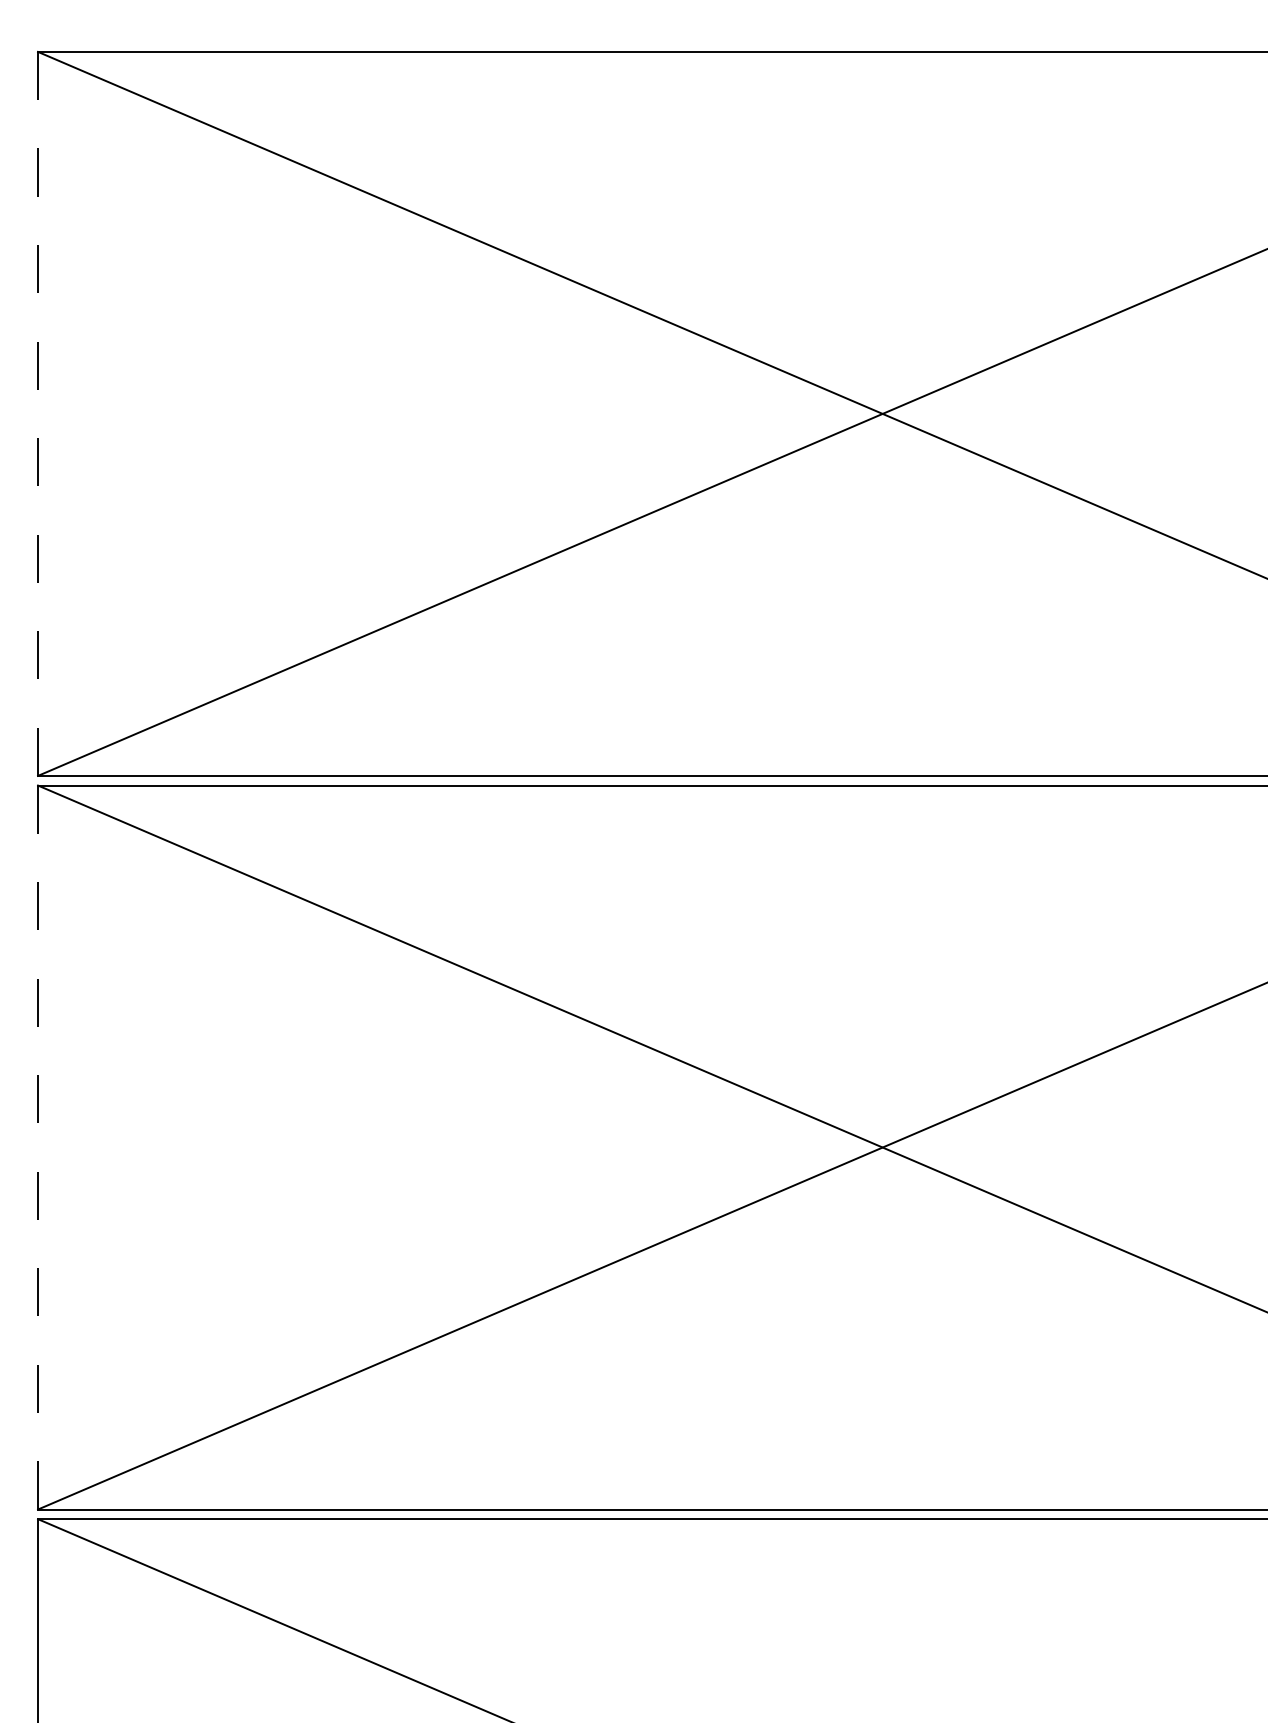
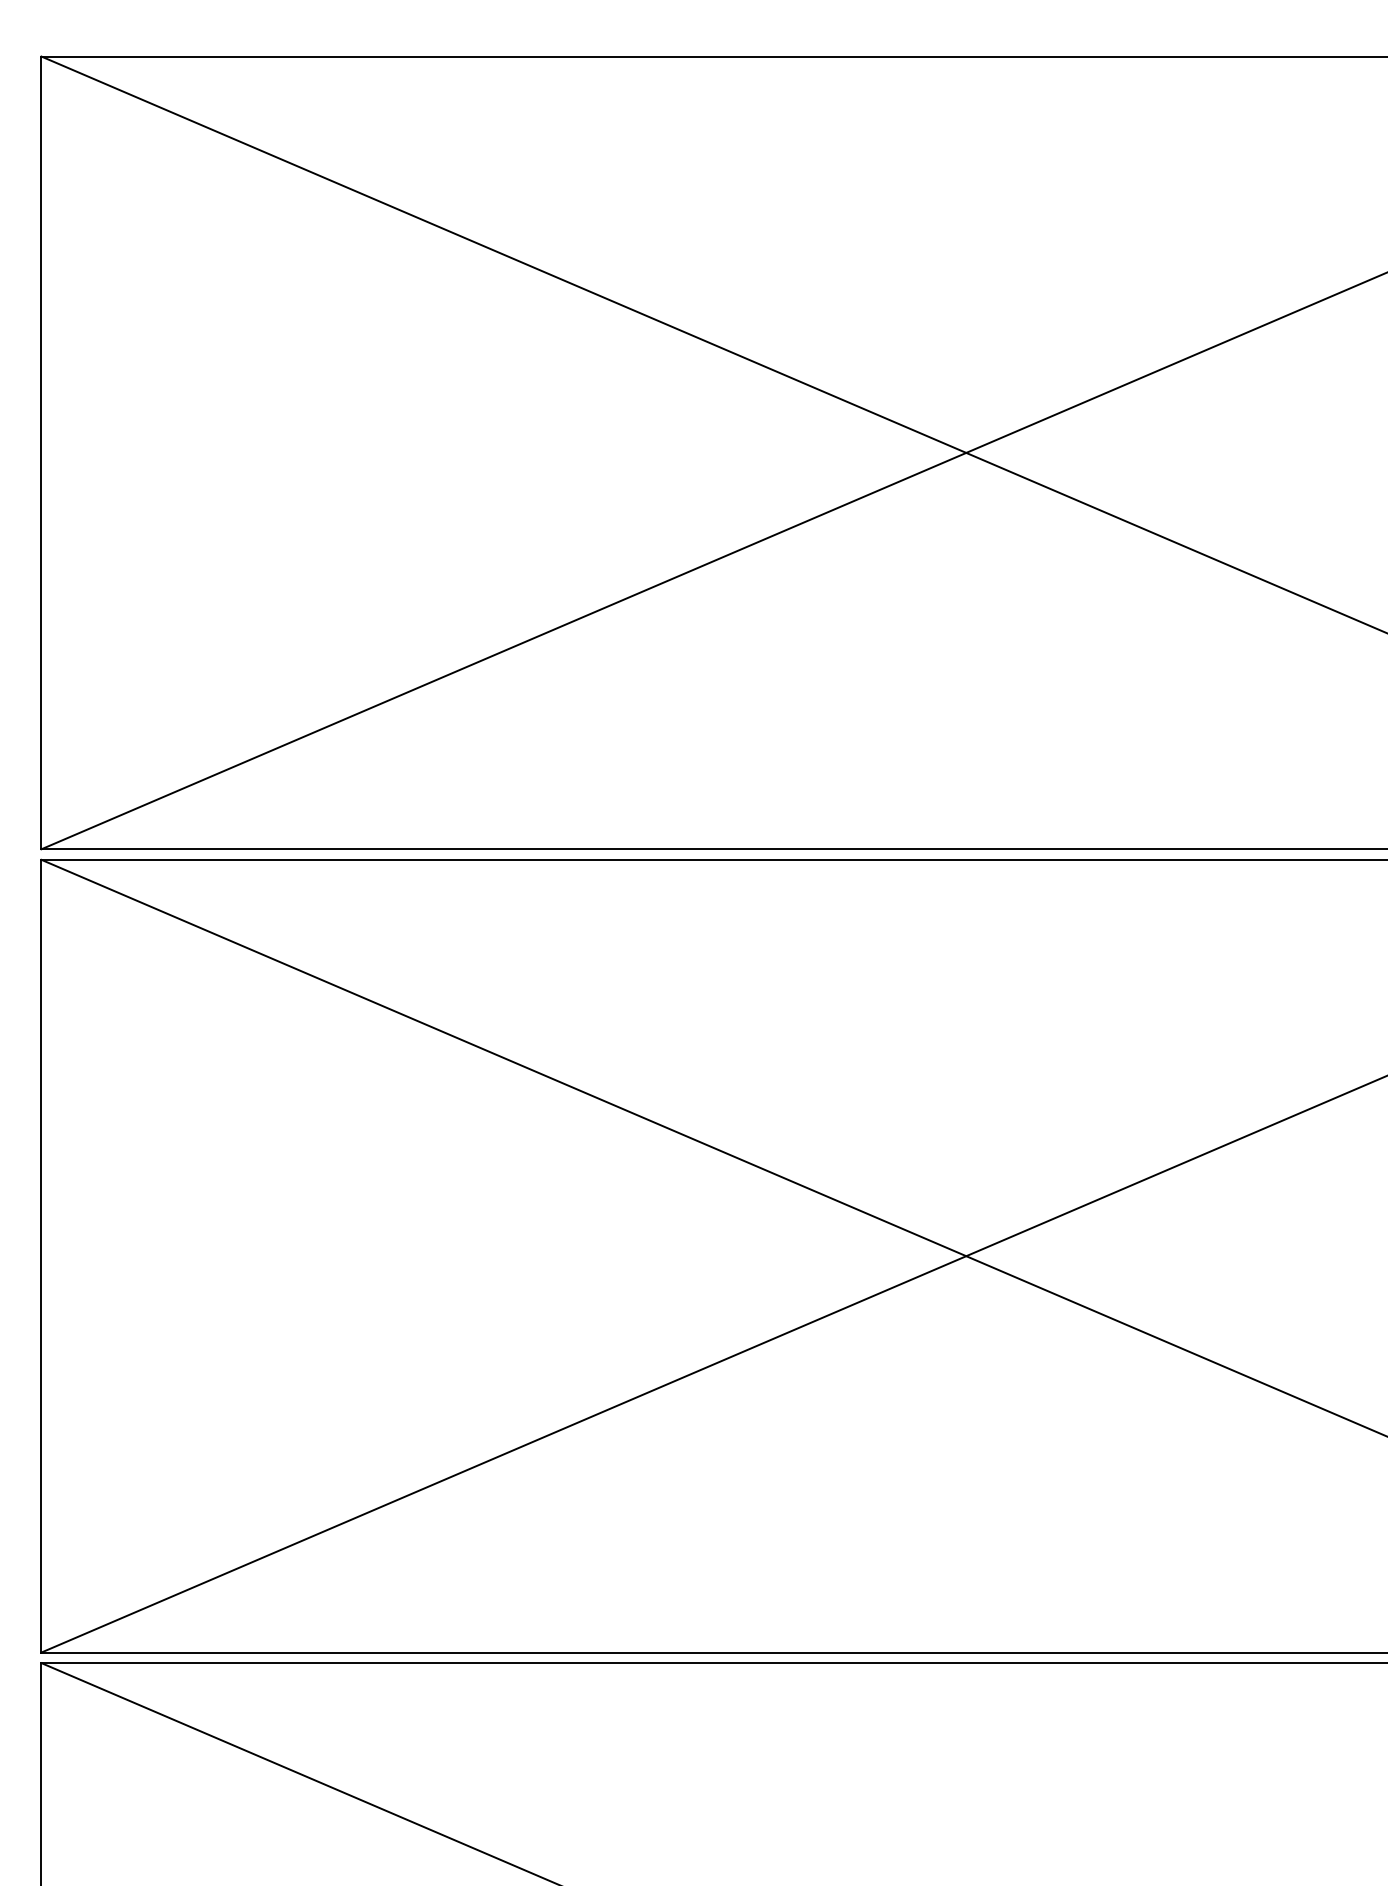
line: (38, 413) -> (41, 452), dashed -> solid
line: (38, 1147) -> (41, 1256), dashed -> solid

